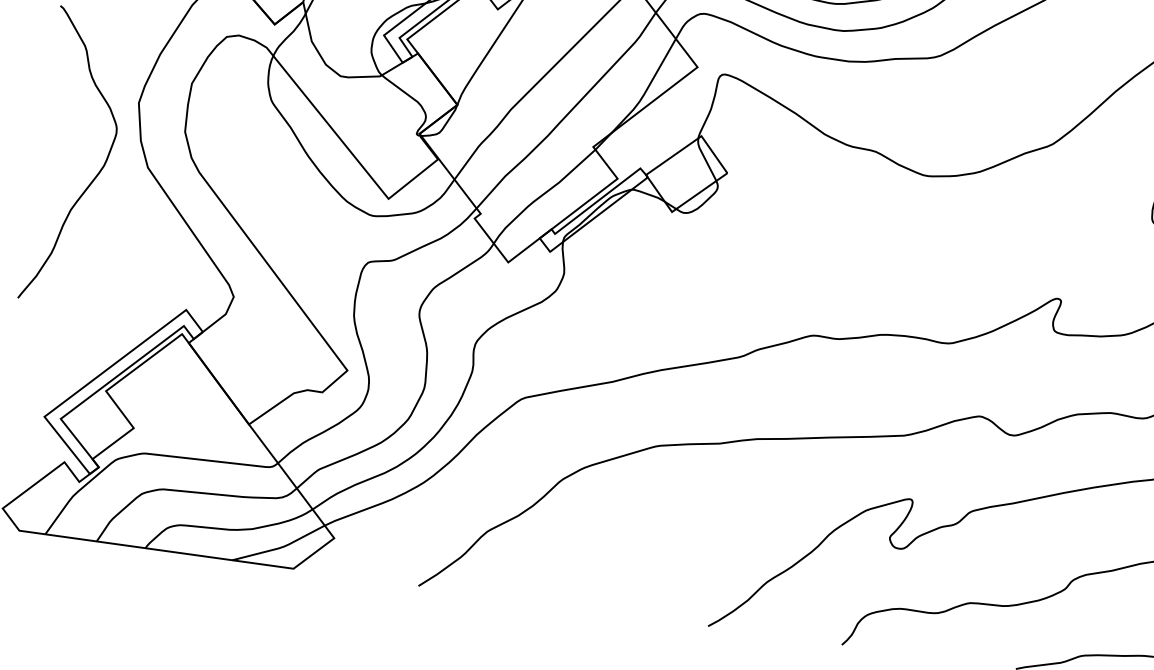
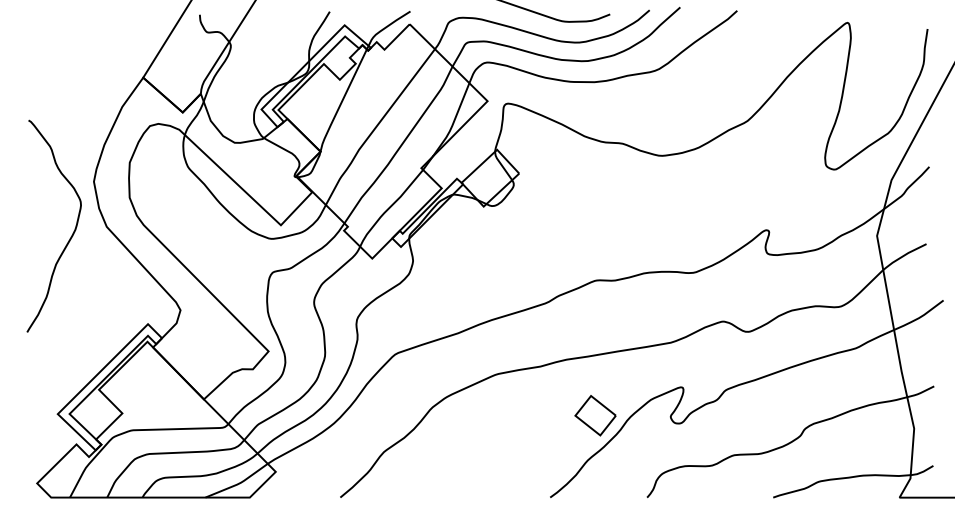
part: (786, 521) -> (595, 415), added

